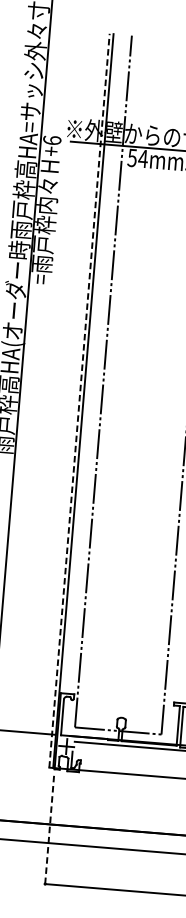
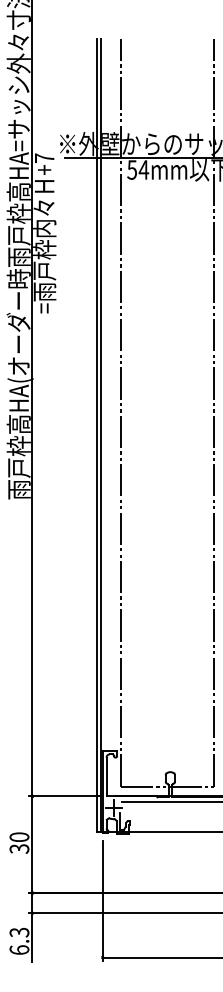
text: (52, 140) -> (44, 158), +6 -> +7
line: (79, 400) -> (96, 435), dashed -> solid
line: (49, 832) -> (102, 901), dashed -> solid

